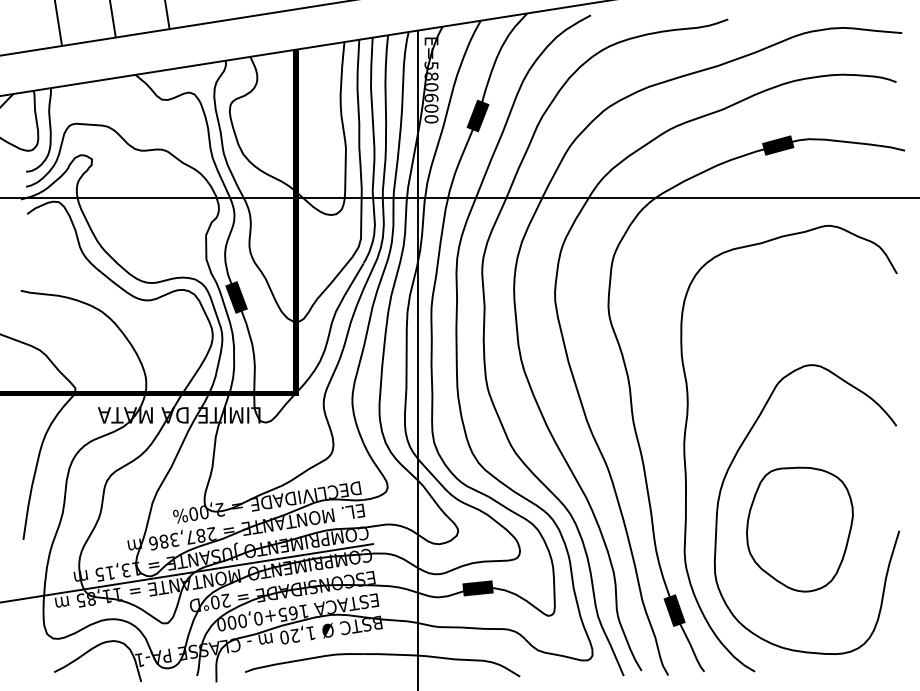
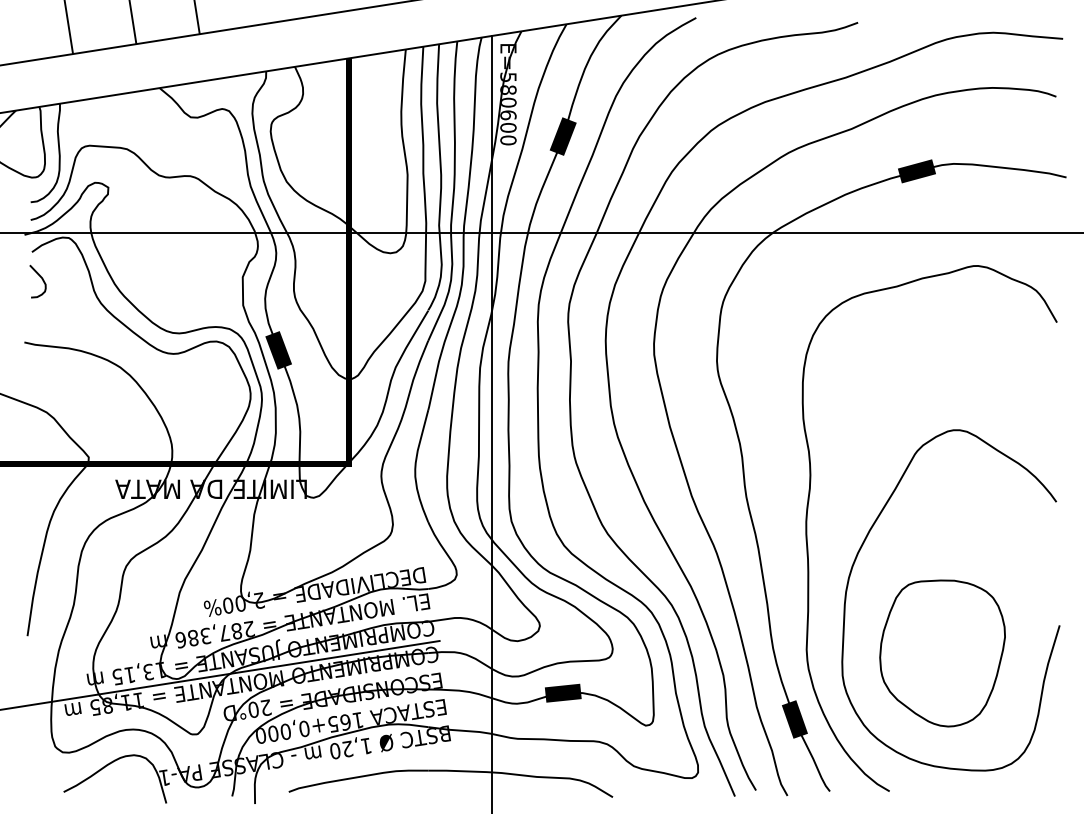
curve: (34, 236) -> (40, 278), added
part: (799, 529) -> (942, 653), moved

